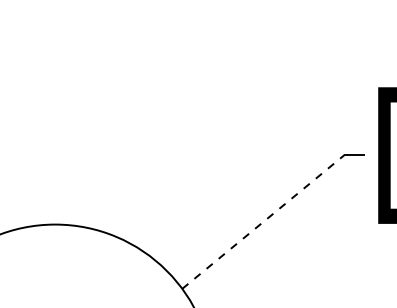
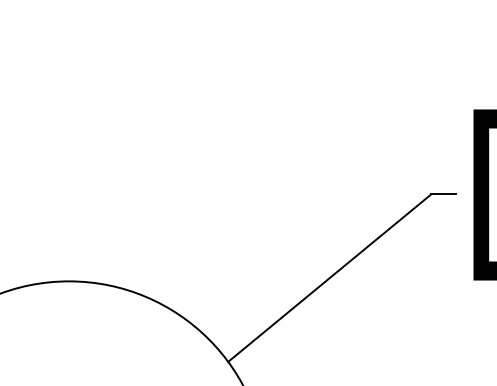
line: (263, 221) -> (329, 277), dashed -> solid

